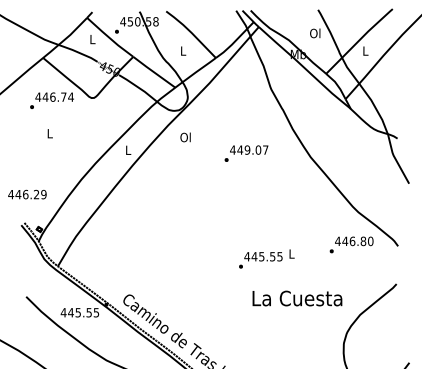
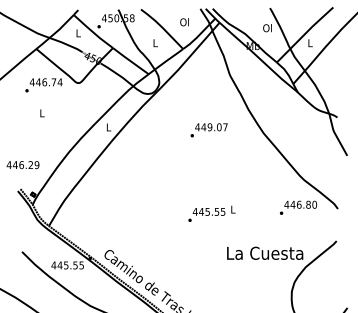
text: (185, 137) -> (184, 22), moved
text: (266, 258) -> (211, 213), moved
text: (297, 298) -> (265, 253), moved

